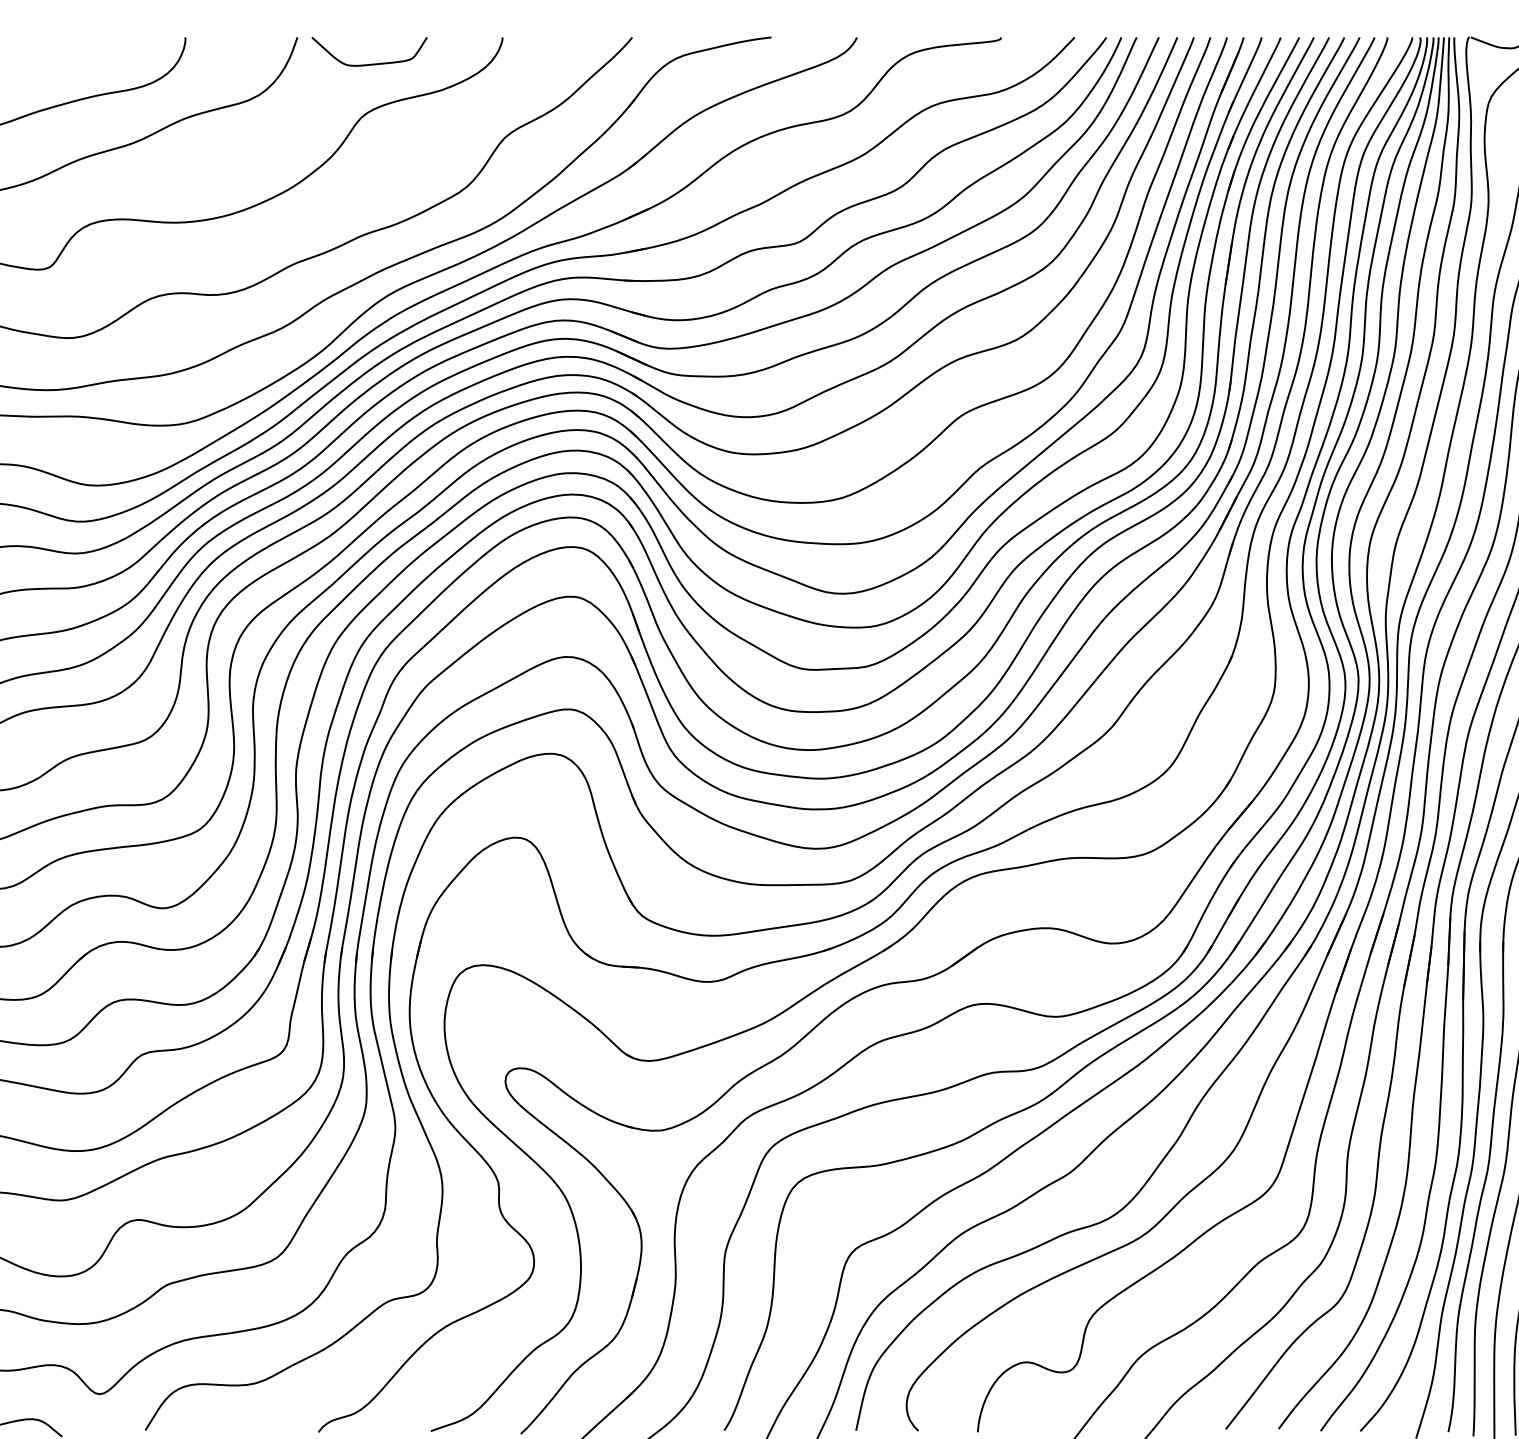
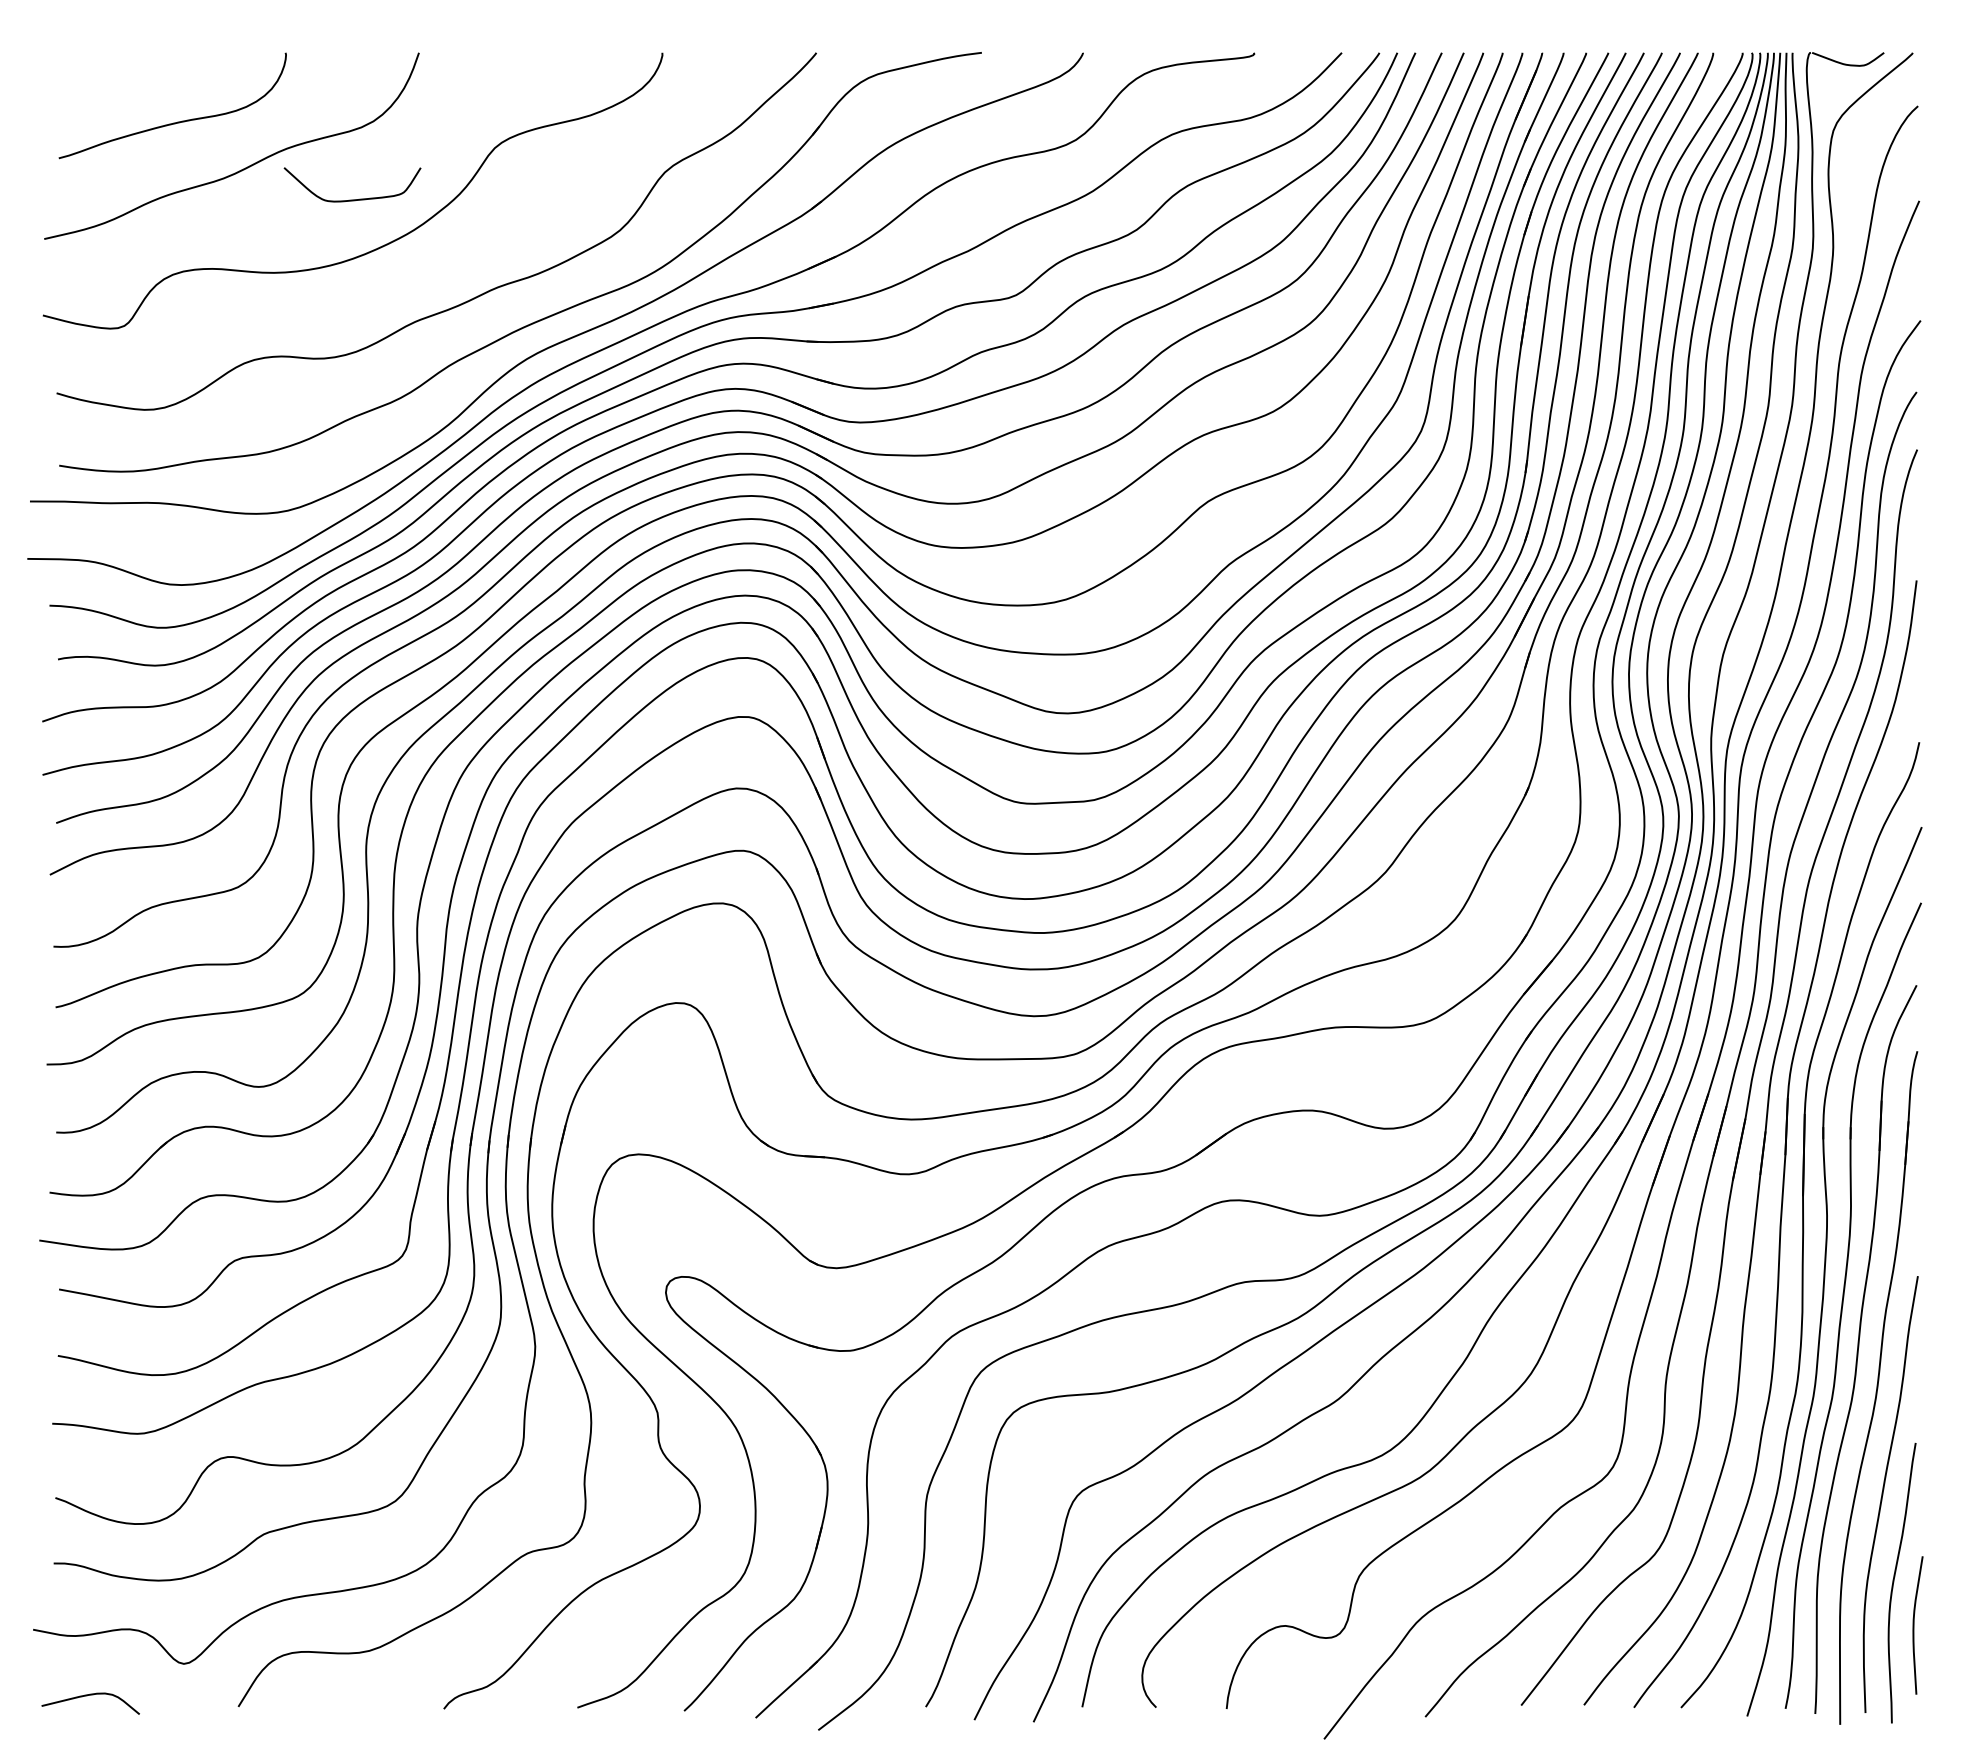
curve: (369, 64) -> (352, 199), moved

